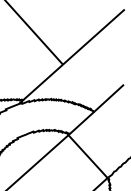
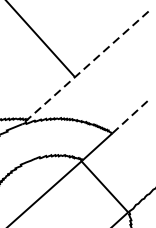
line: (71, 56) -> (85, 67), solid -> dashed
line: (109, 98) -> (130, 117), solid -> dashed

